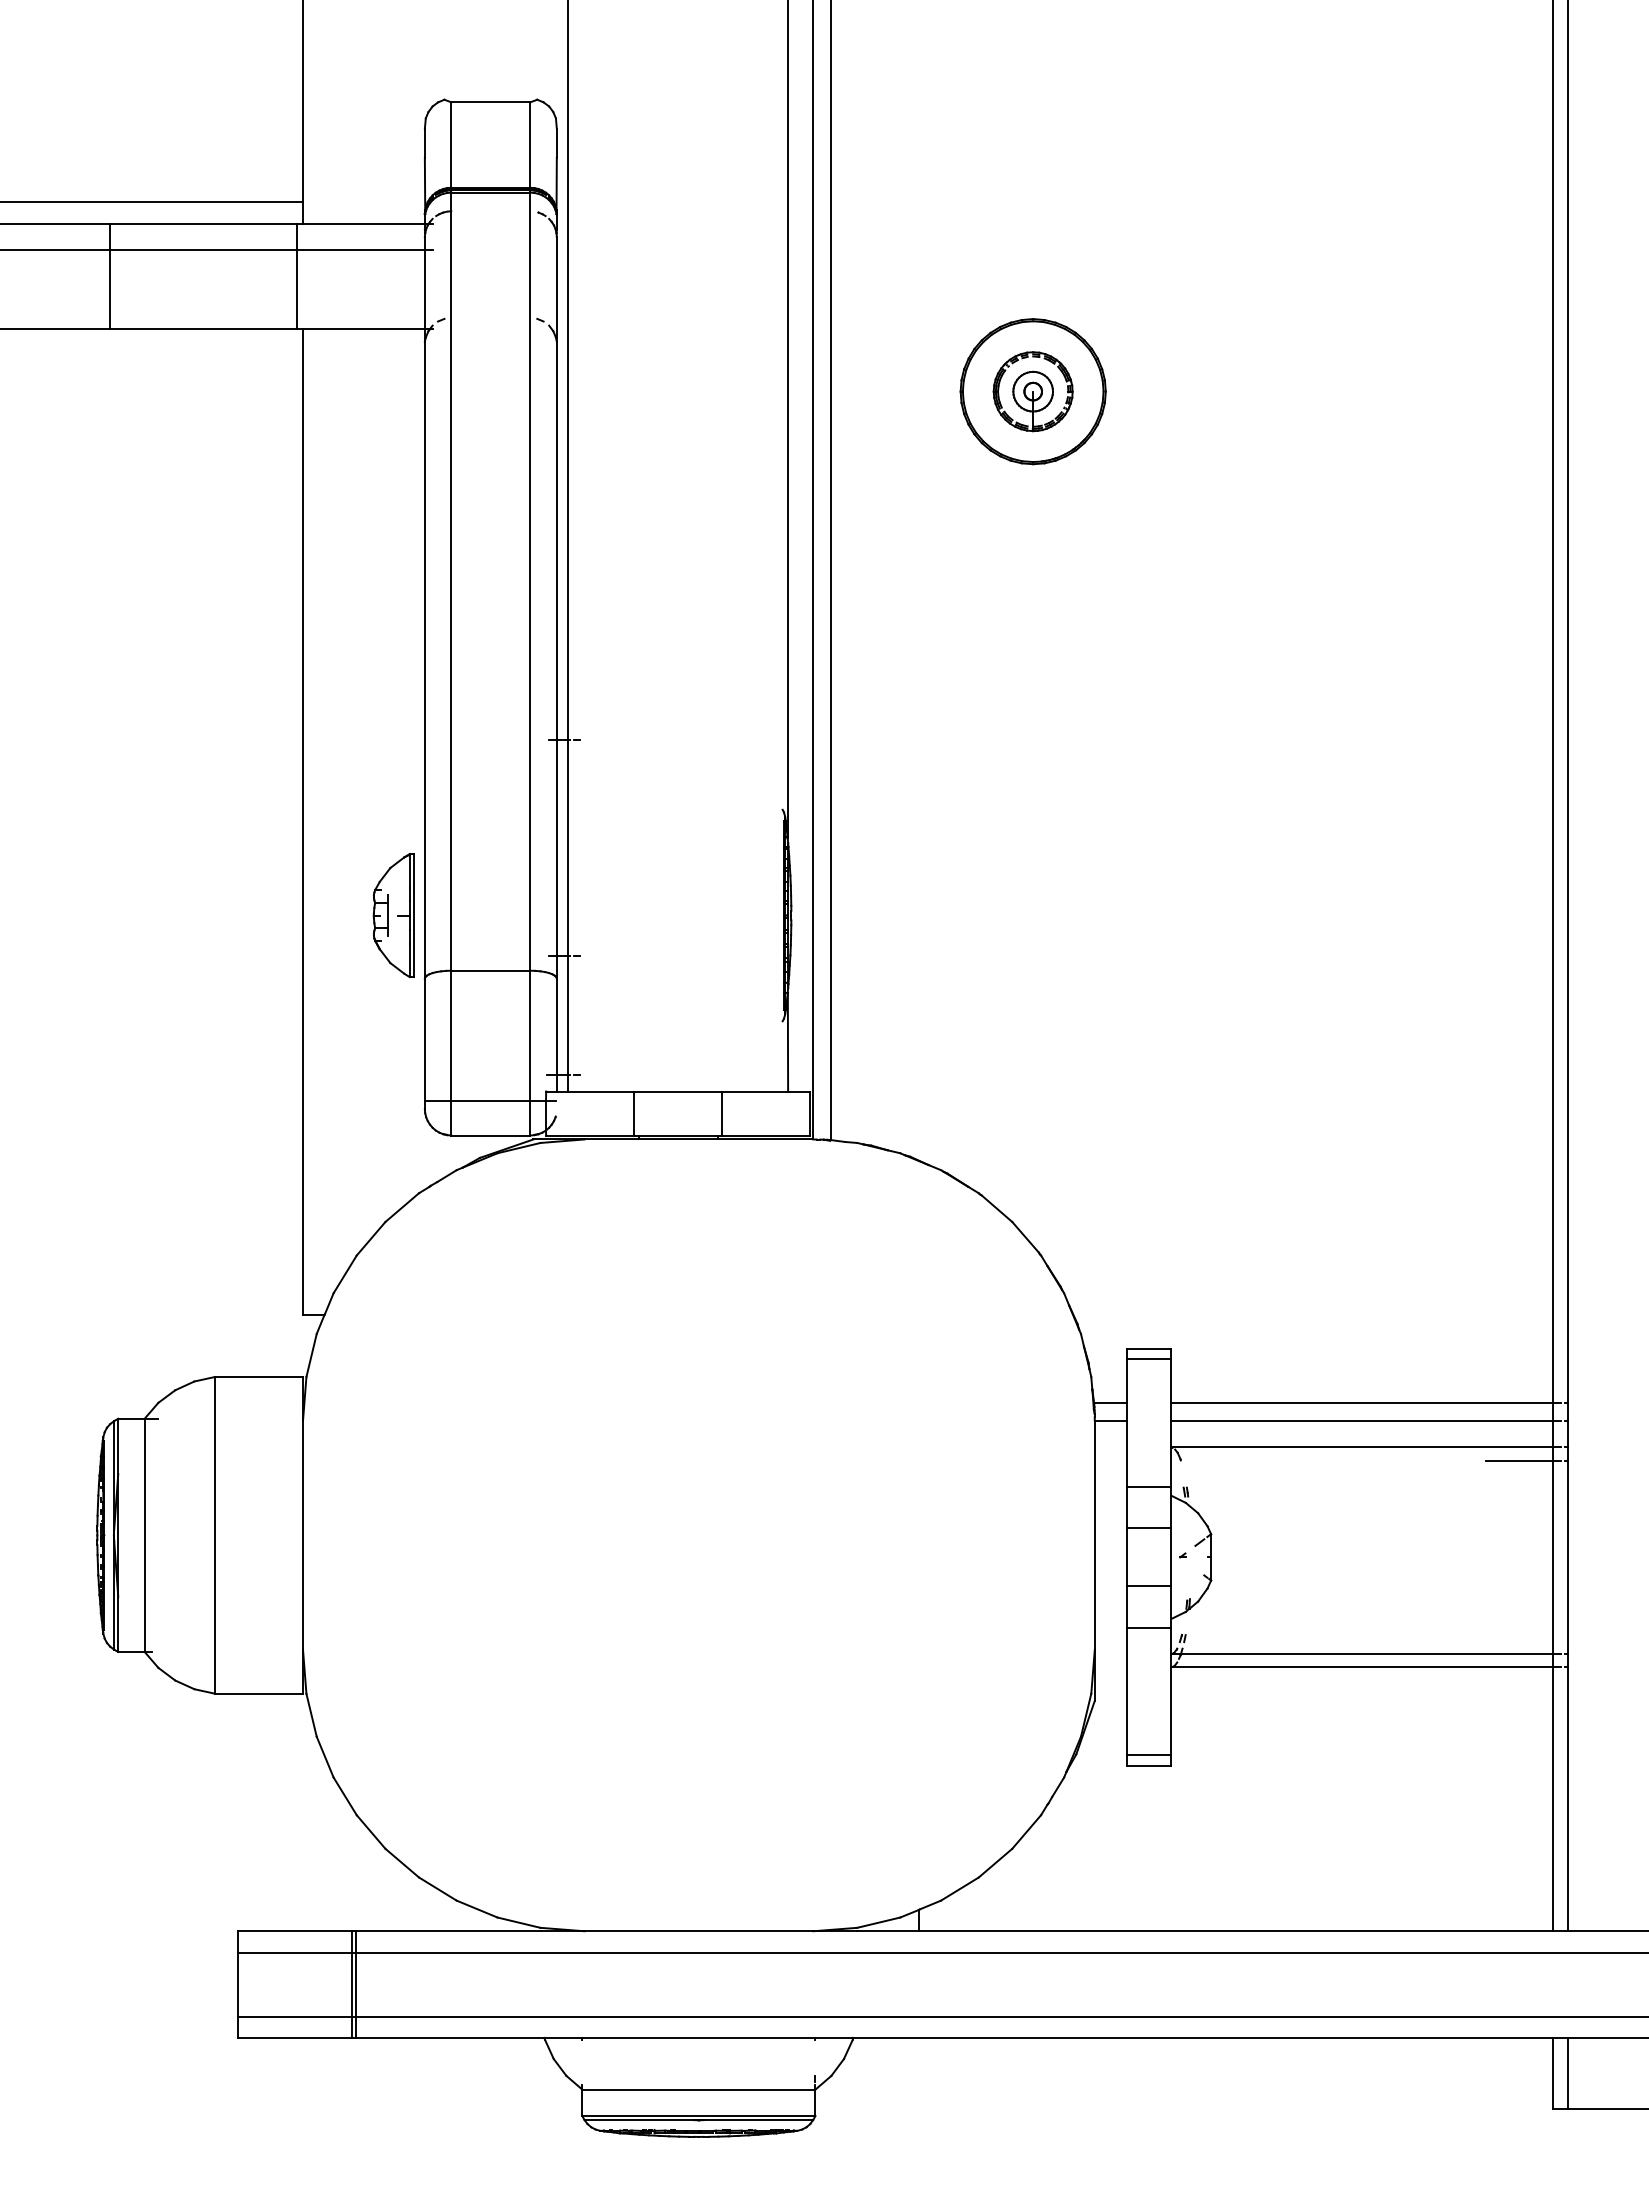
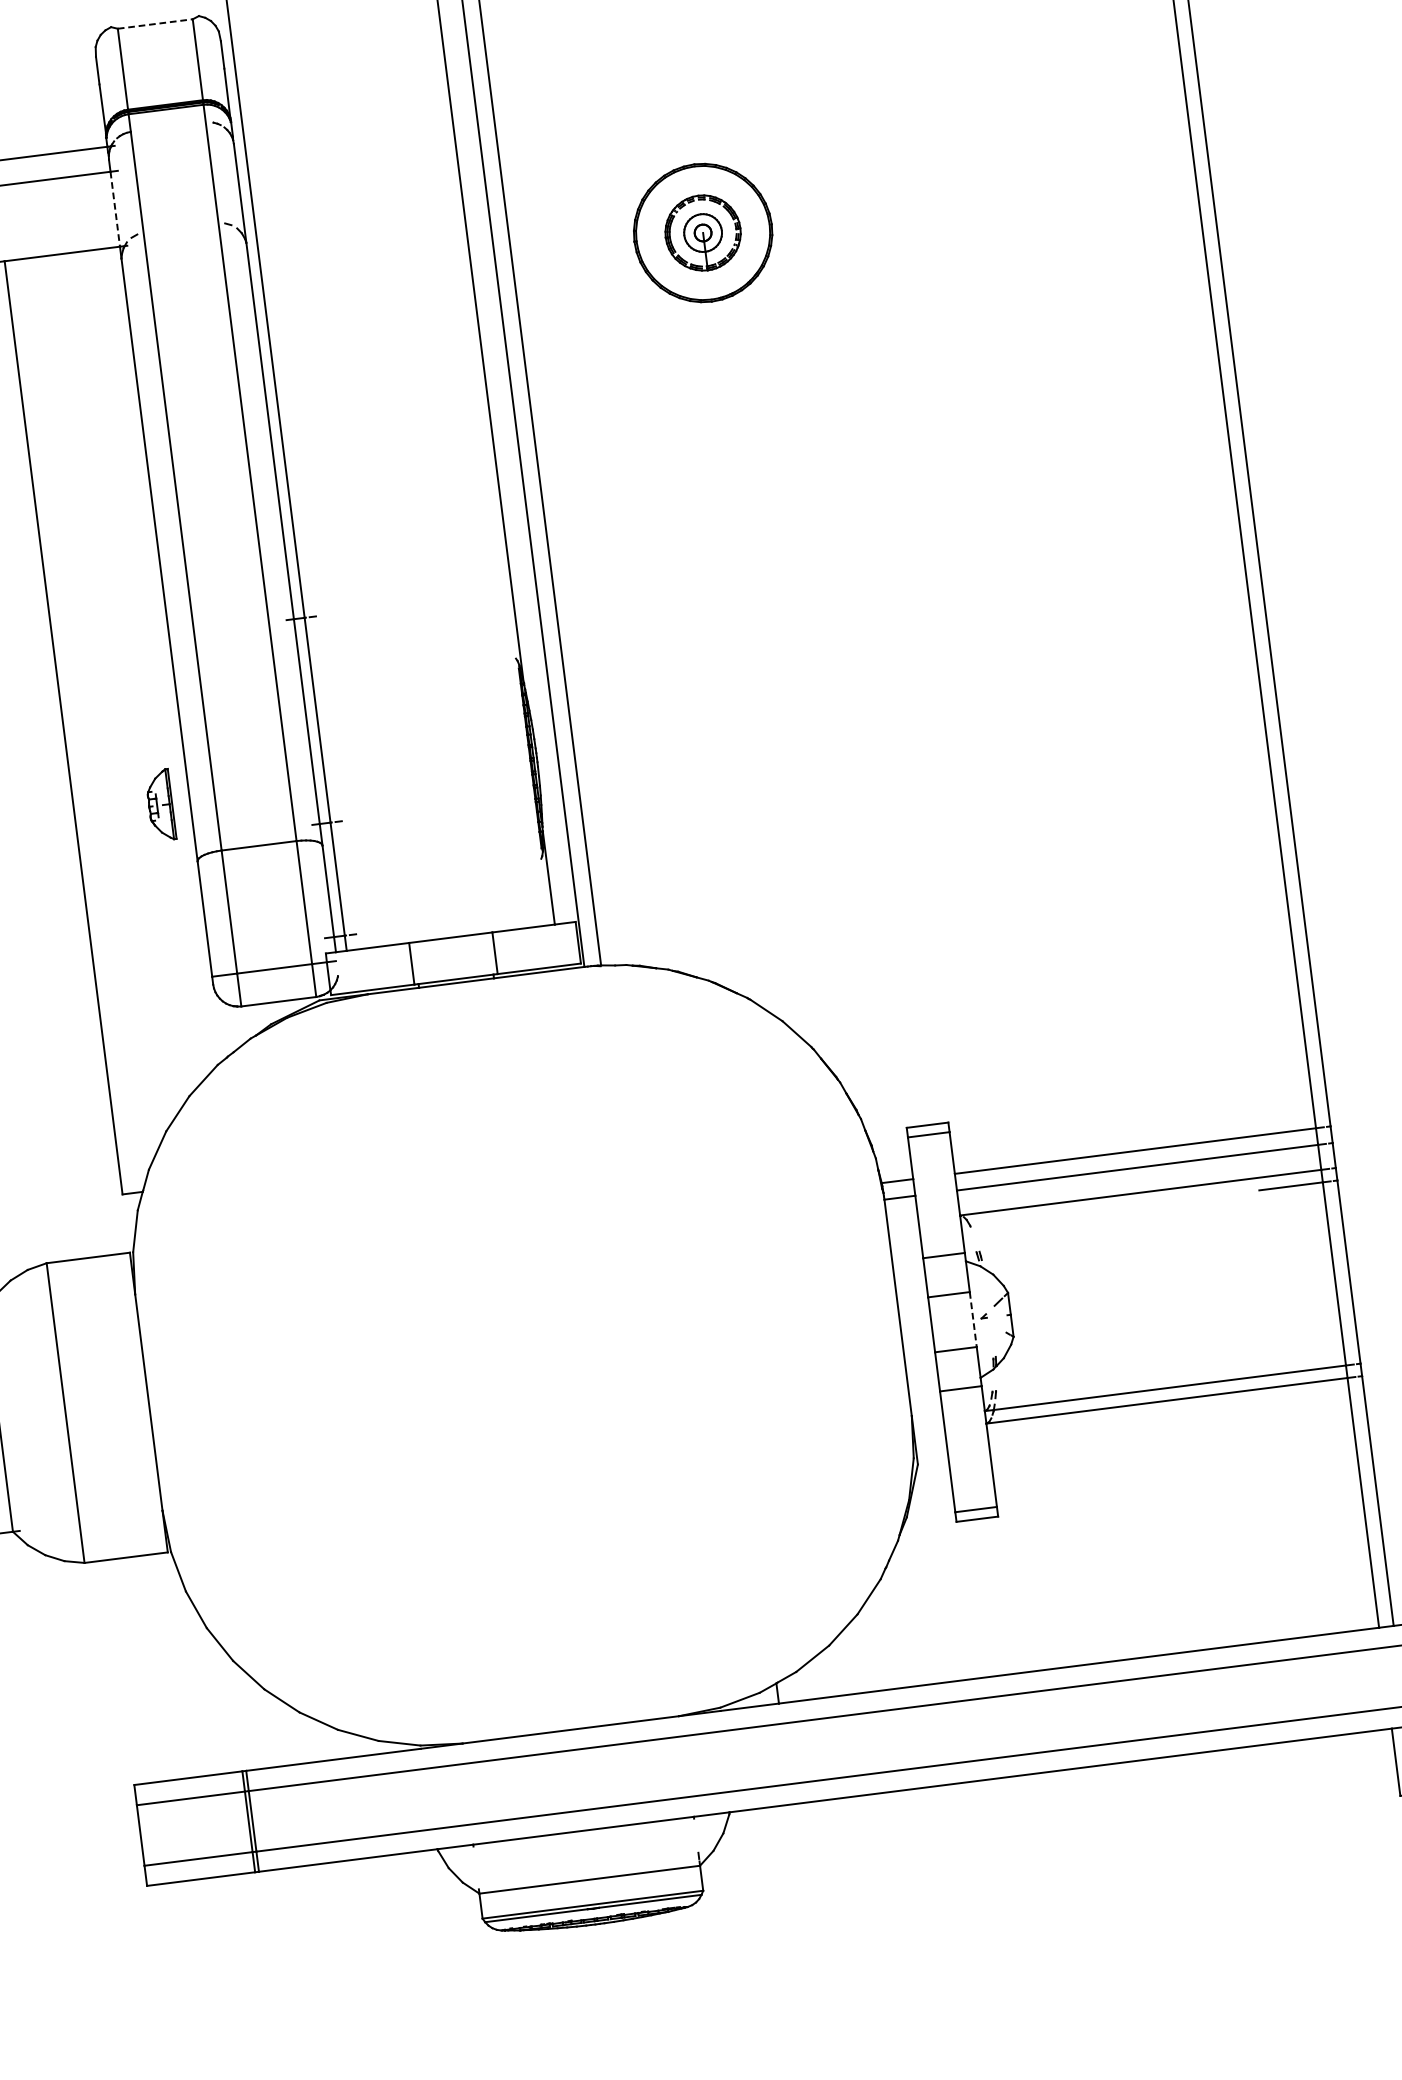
line: (490, 102) -> (155, 24), solid -> dashed
line: (424, 289) -> (114, 209), solid -> dashed
part: (393, 915) -> (160, 805), size x0.6
line: (1171, 1557) -> (973, 1319), solid -> dashed

